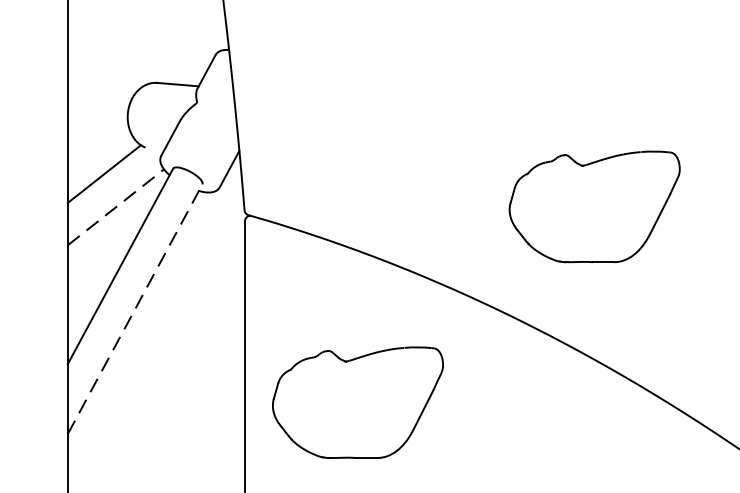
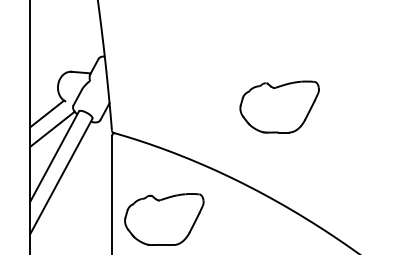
line: (115, 205) -> (52, 128), dashed -> solid
part: (594, 205) -> (279, 106), moved
line: (135, 309) -> (61, 176), dashed -> solid

